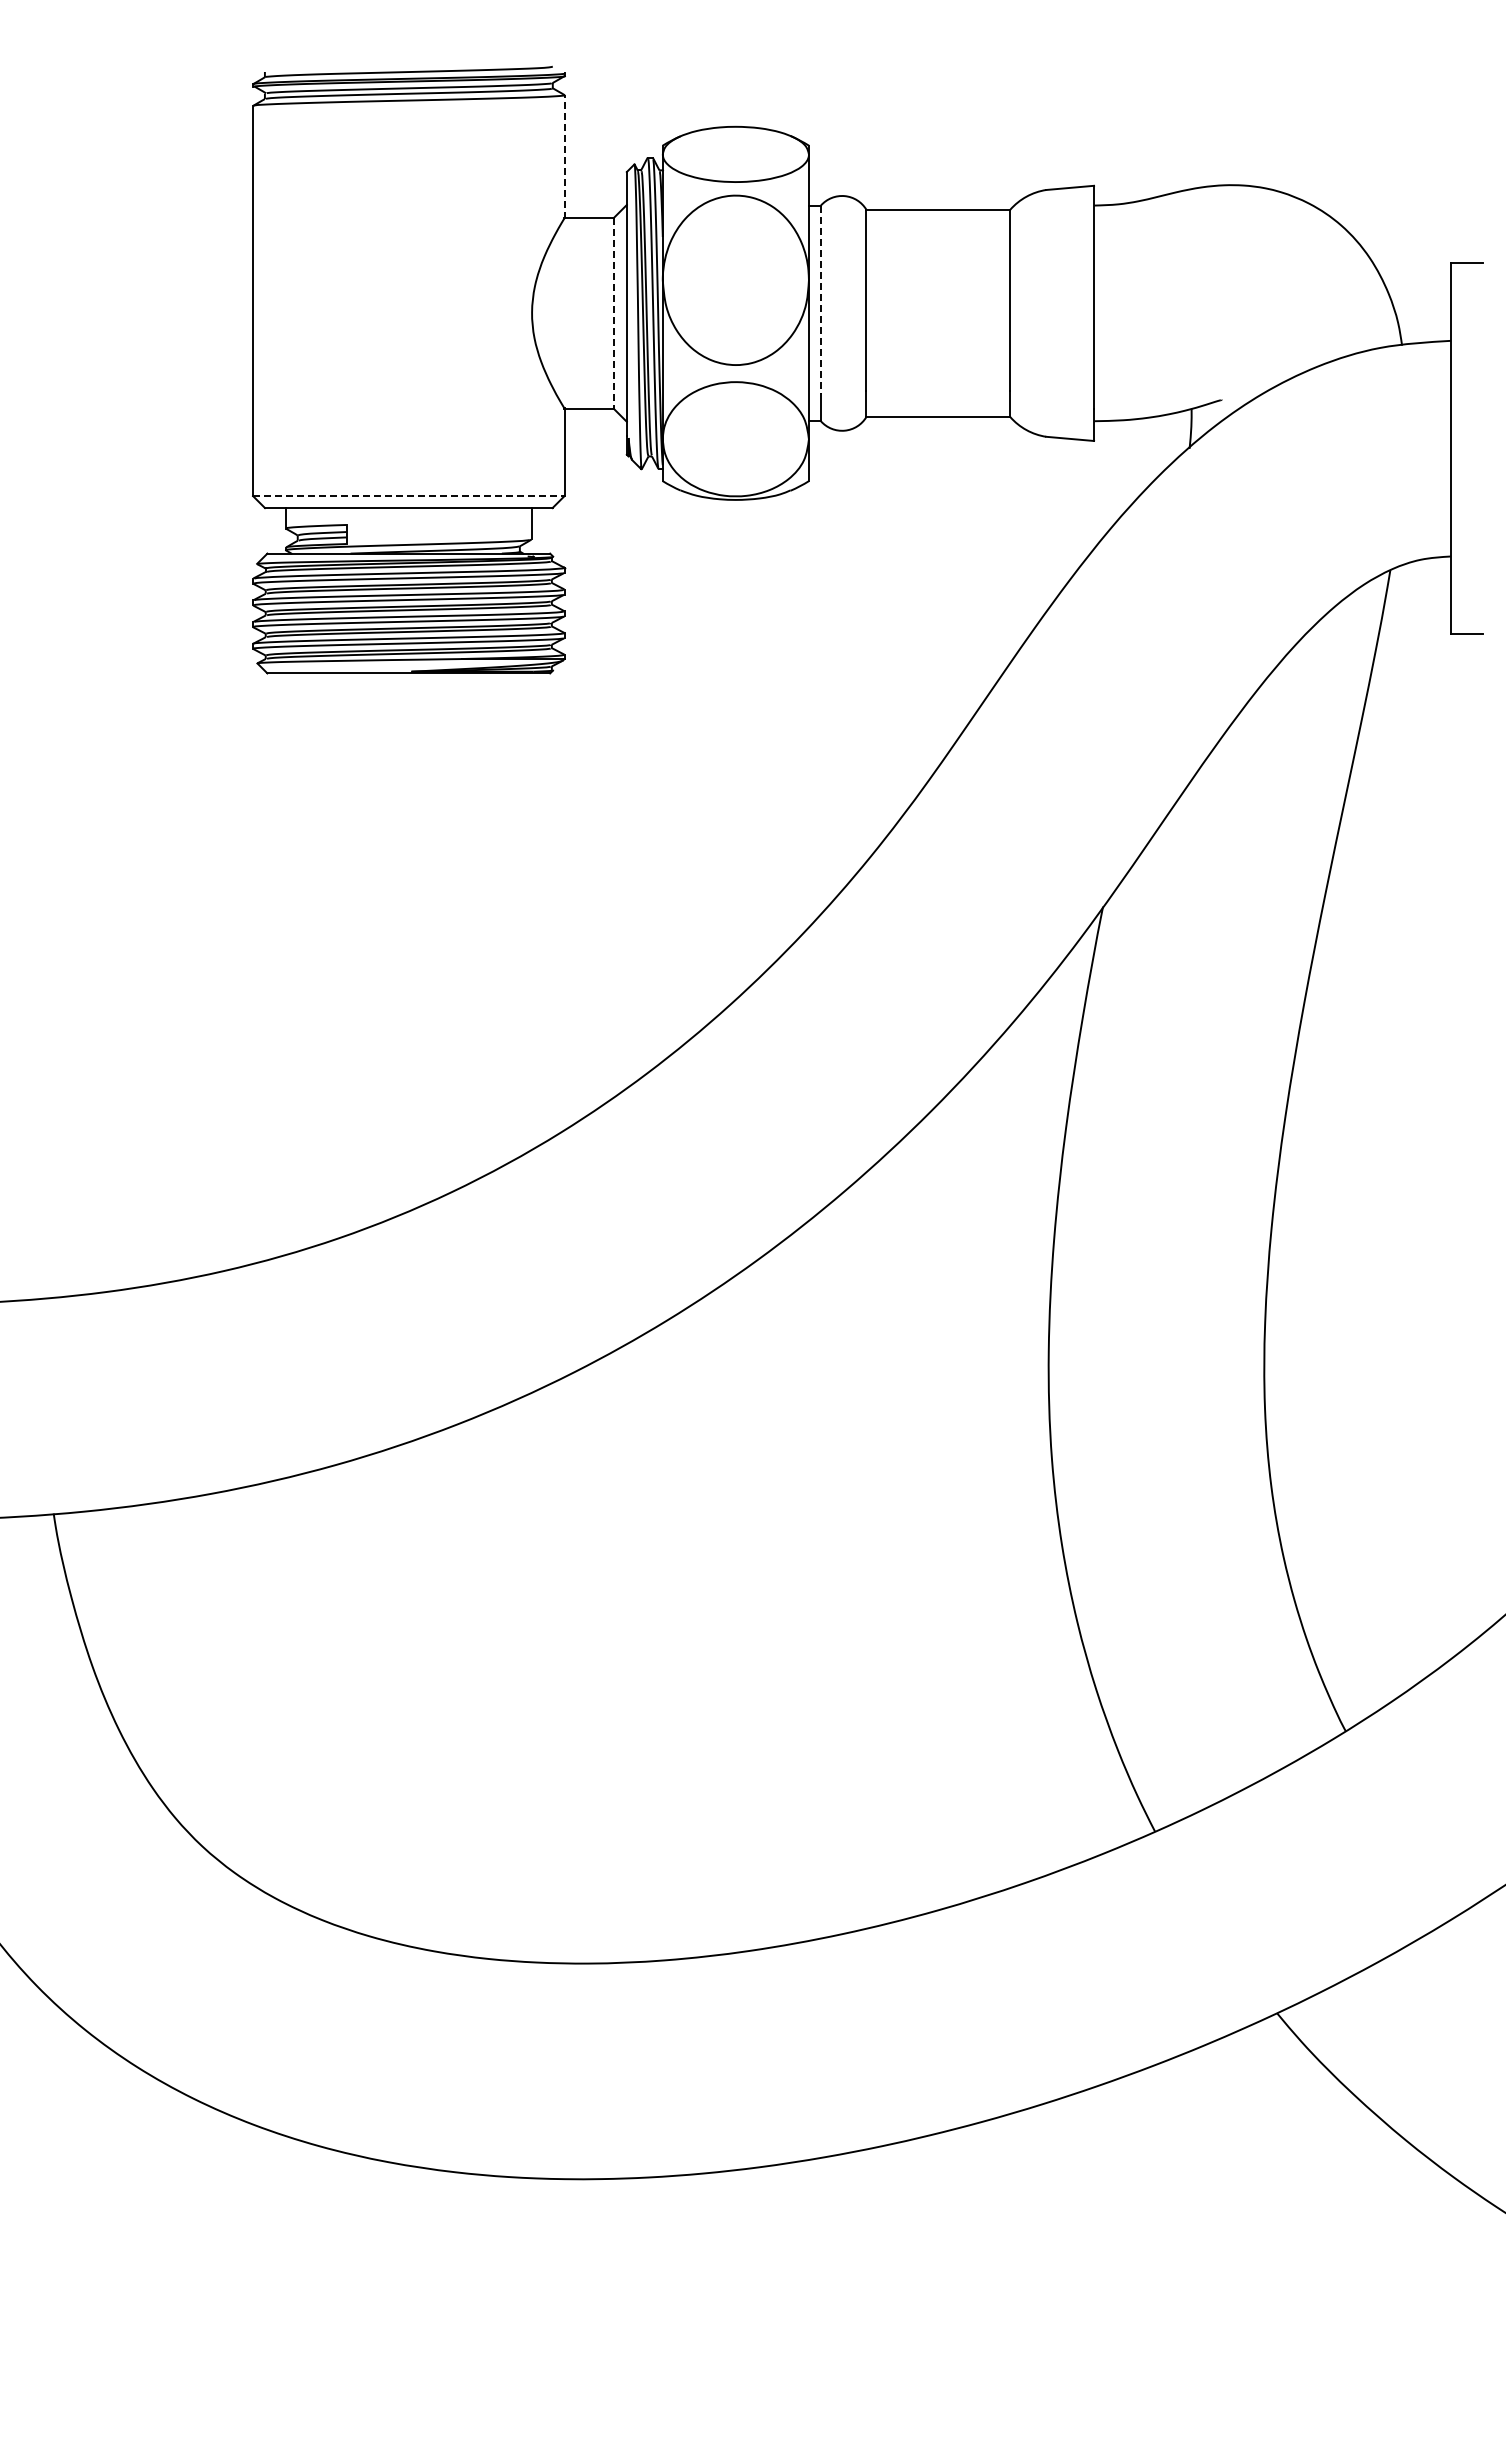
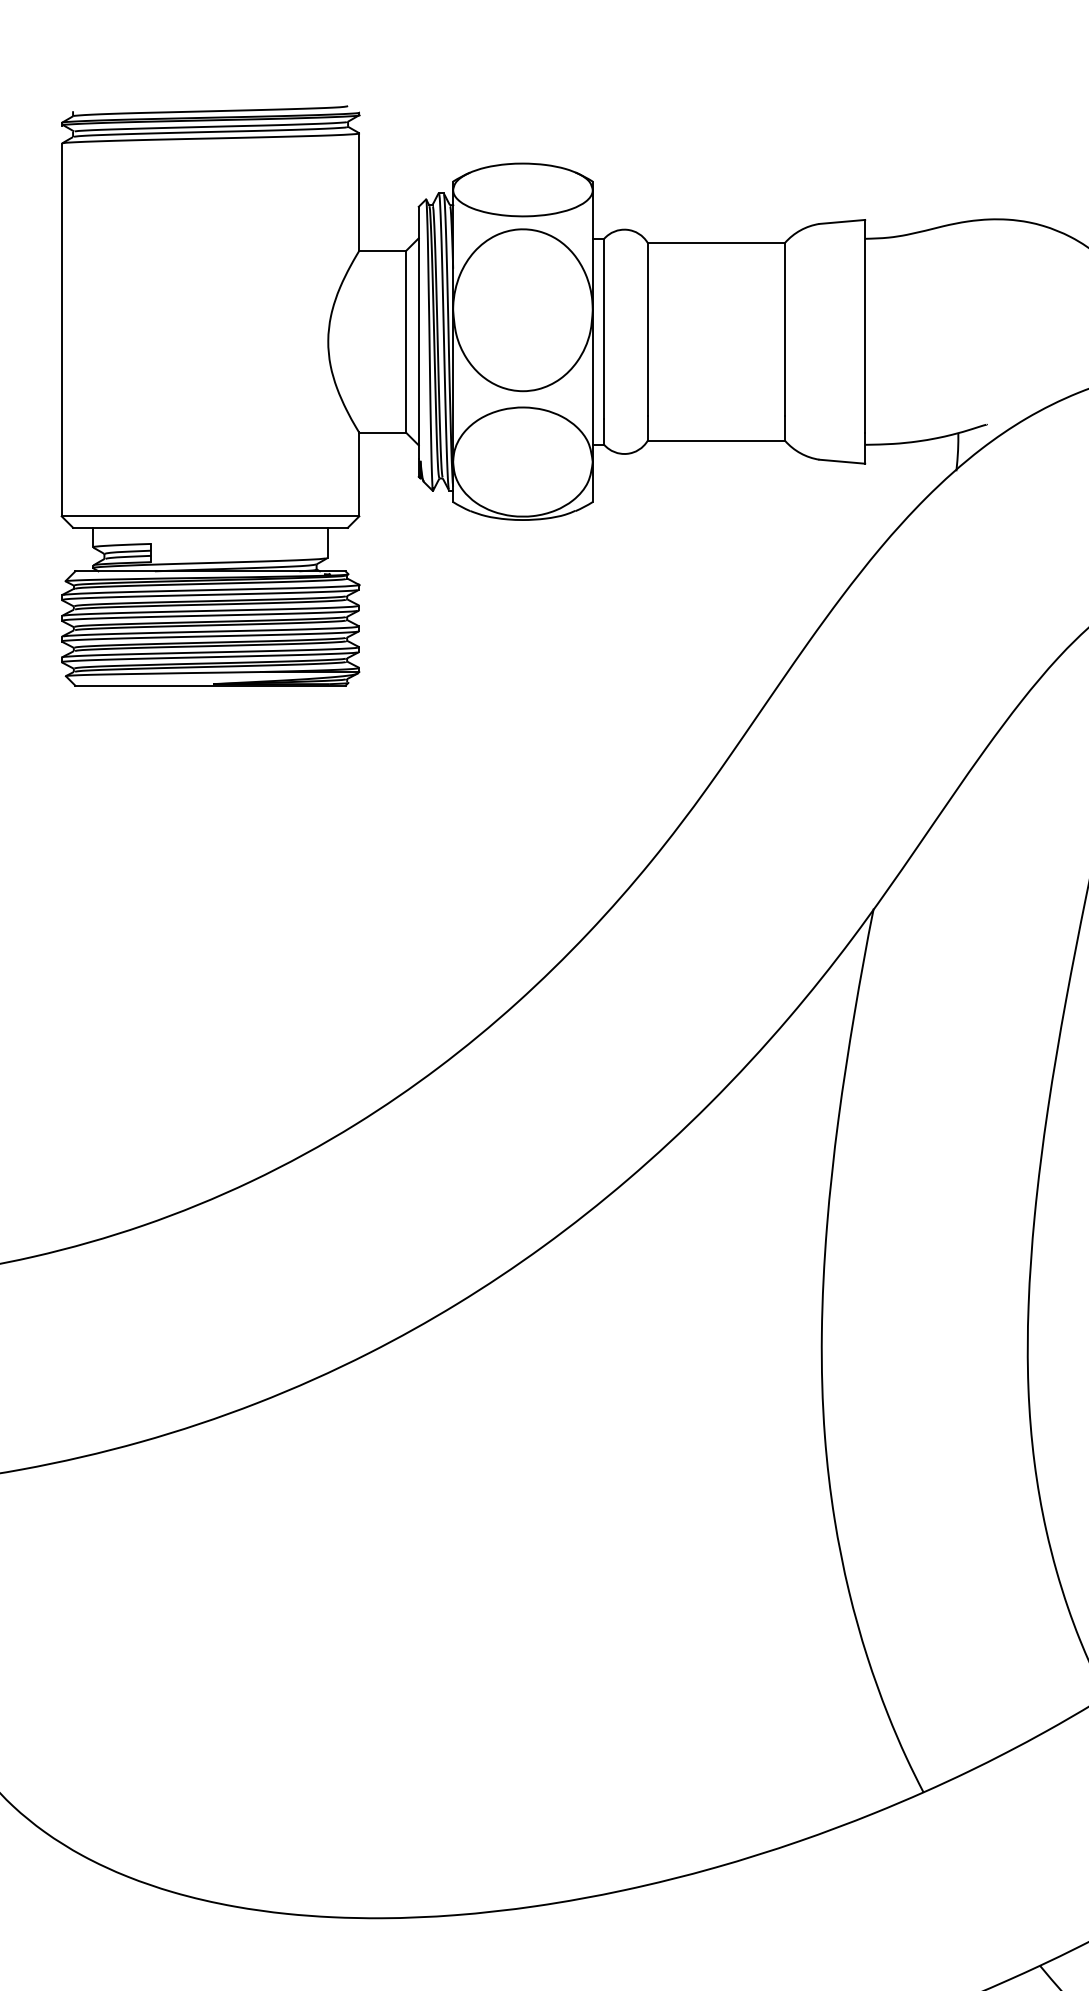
line: (564, 156) -> (359, 191), dashed -> solid
line: (820, 300) -> (603, 329), dashed -> solid
line: (613, 313) -> (406, 341), dashed -> solid
line: (408, 496) -> (210, 516), dashed -> solid

